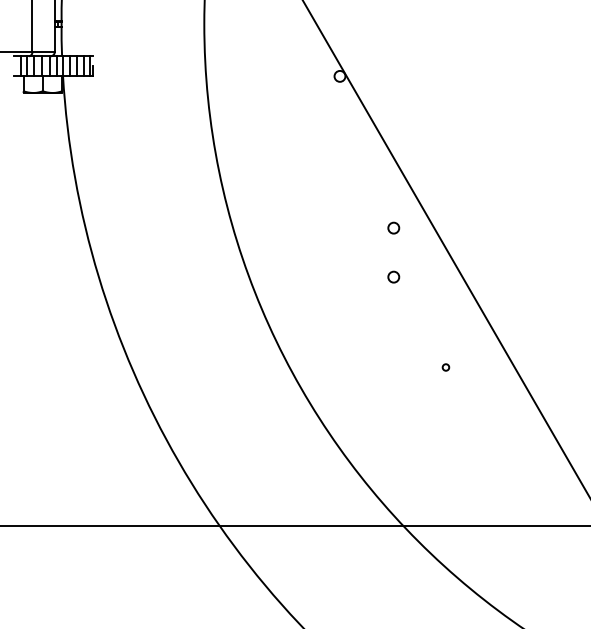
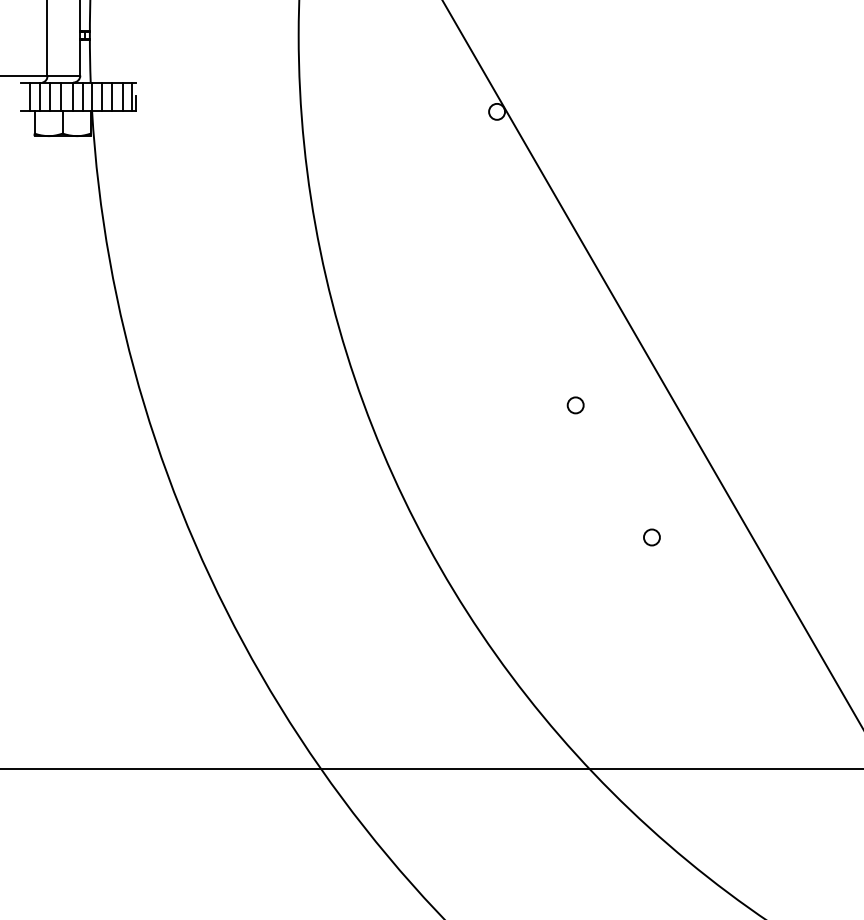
circle: (393, 227) -> (575, 332), removed
circle: (445, 367) -> (651, 537), size x1.67

